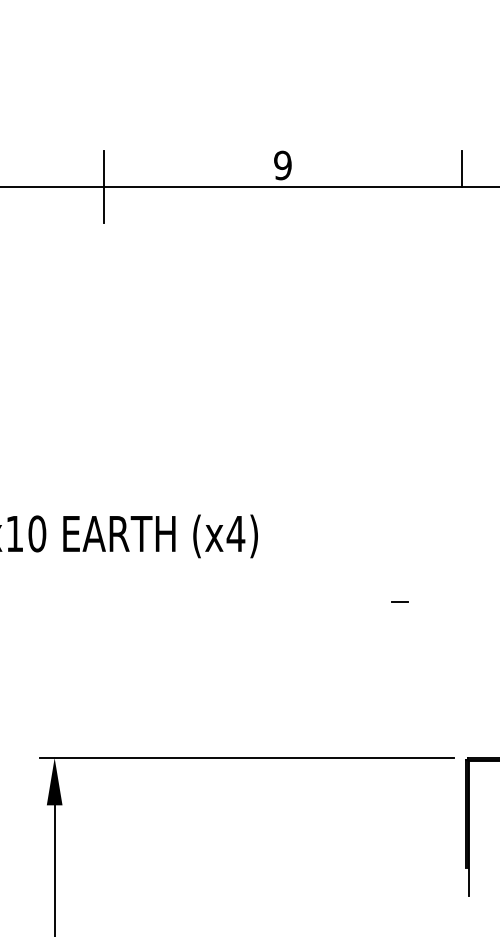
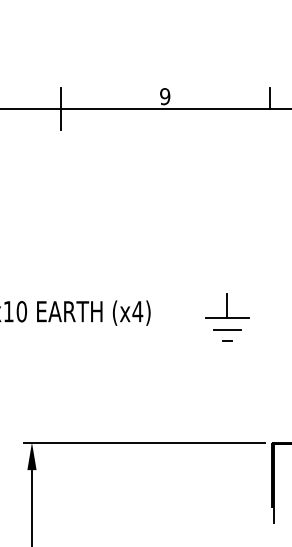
part: (389, 523) -> (227, 305), added
line: (389, 564) -> (227, 329), added
line: (399, 600) -> (227, 340), moved

